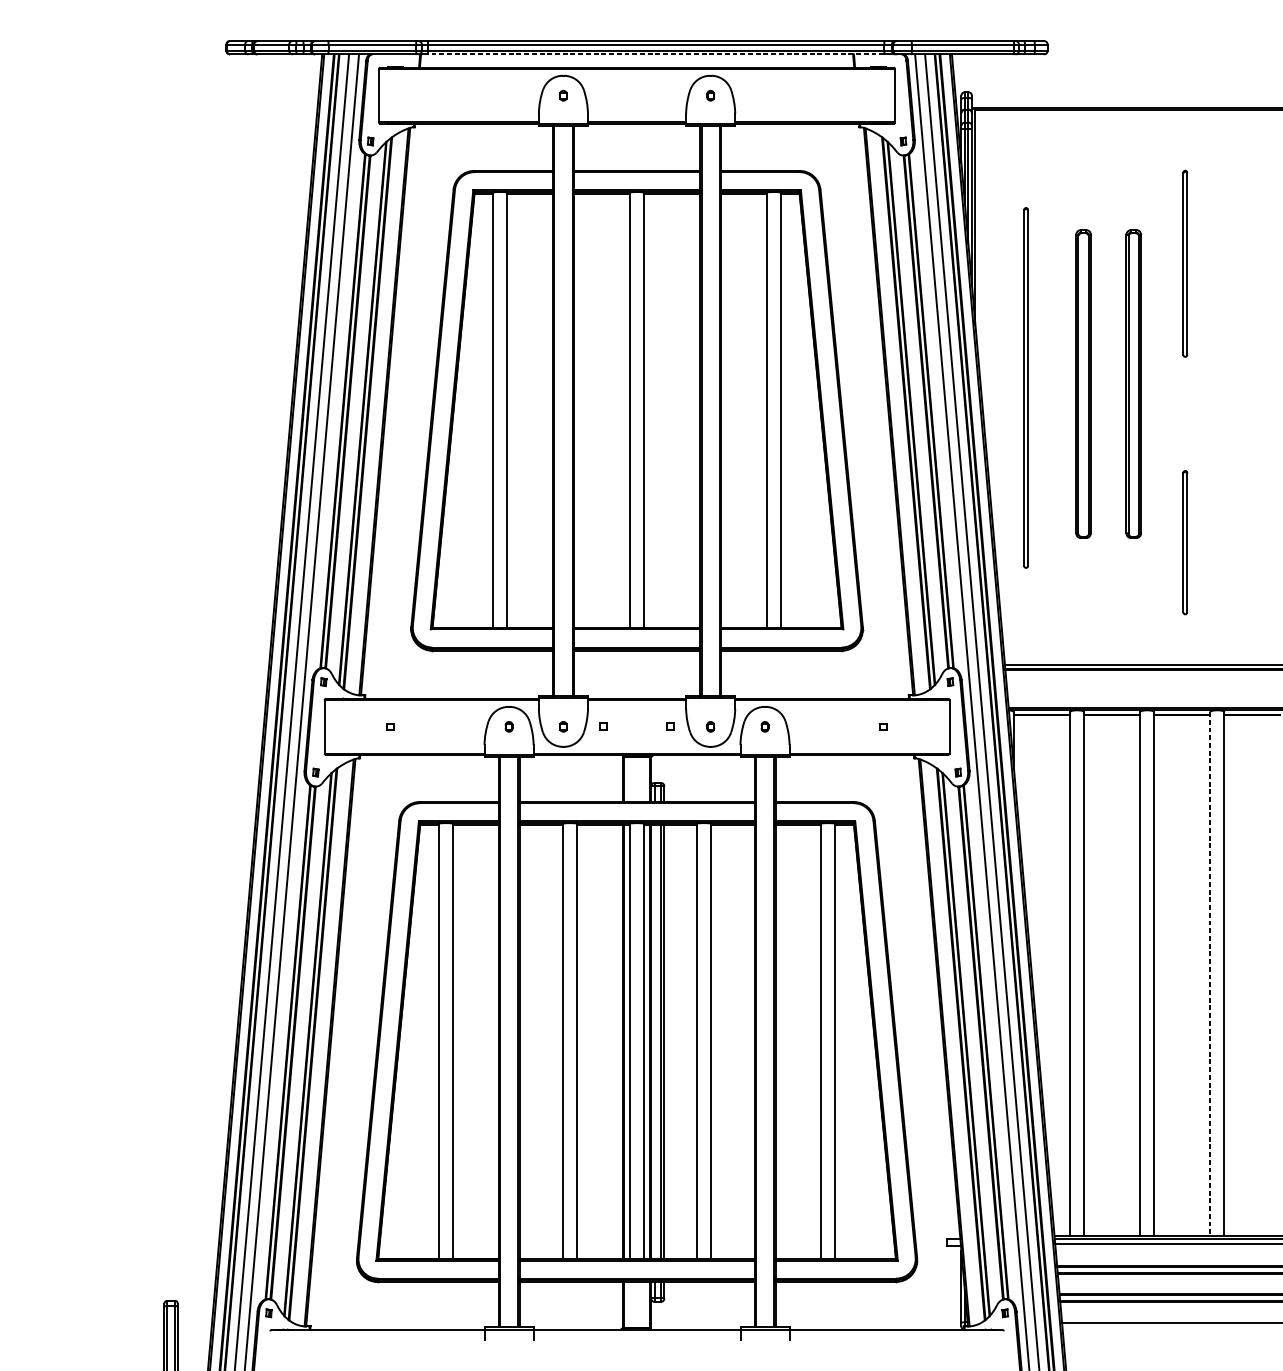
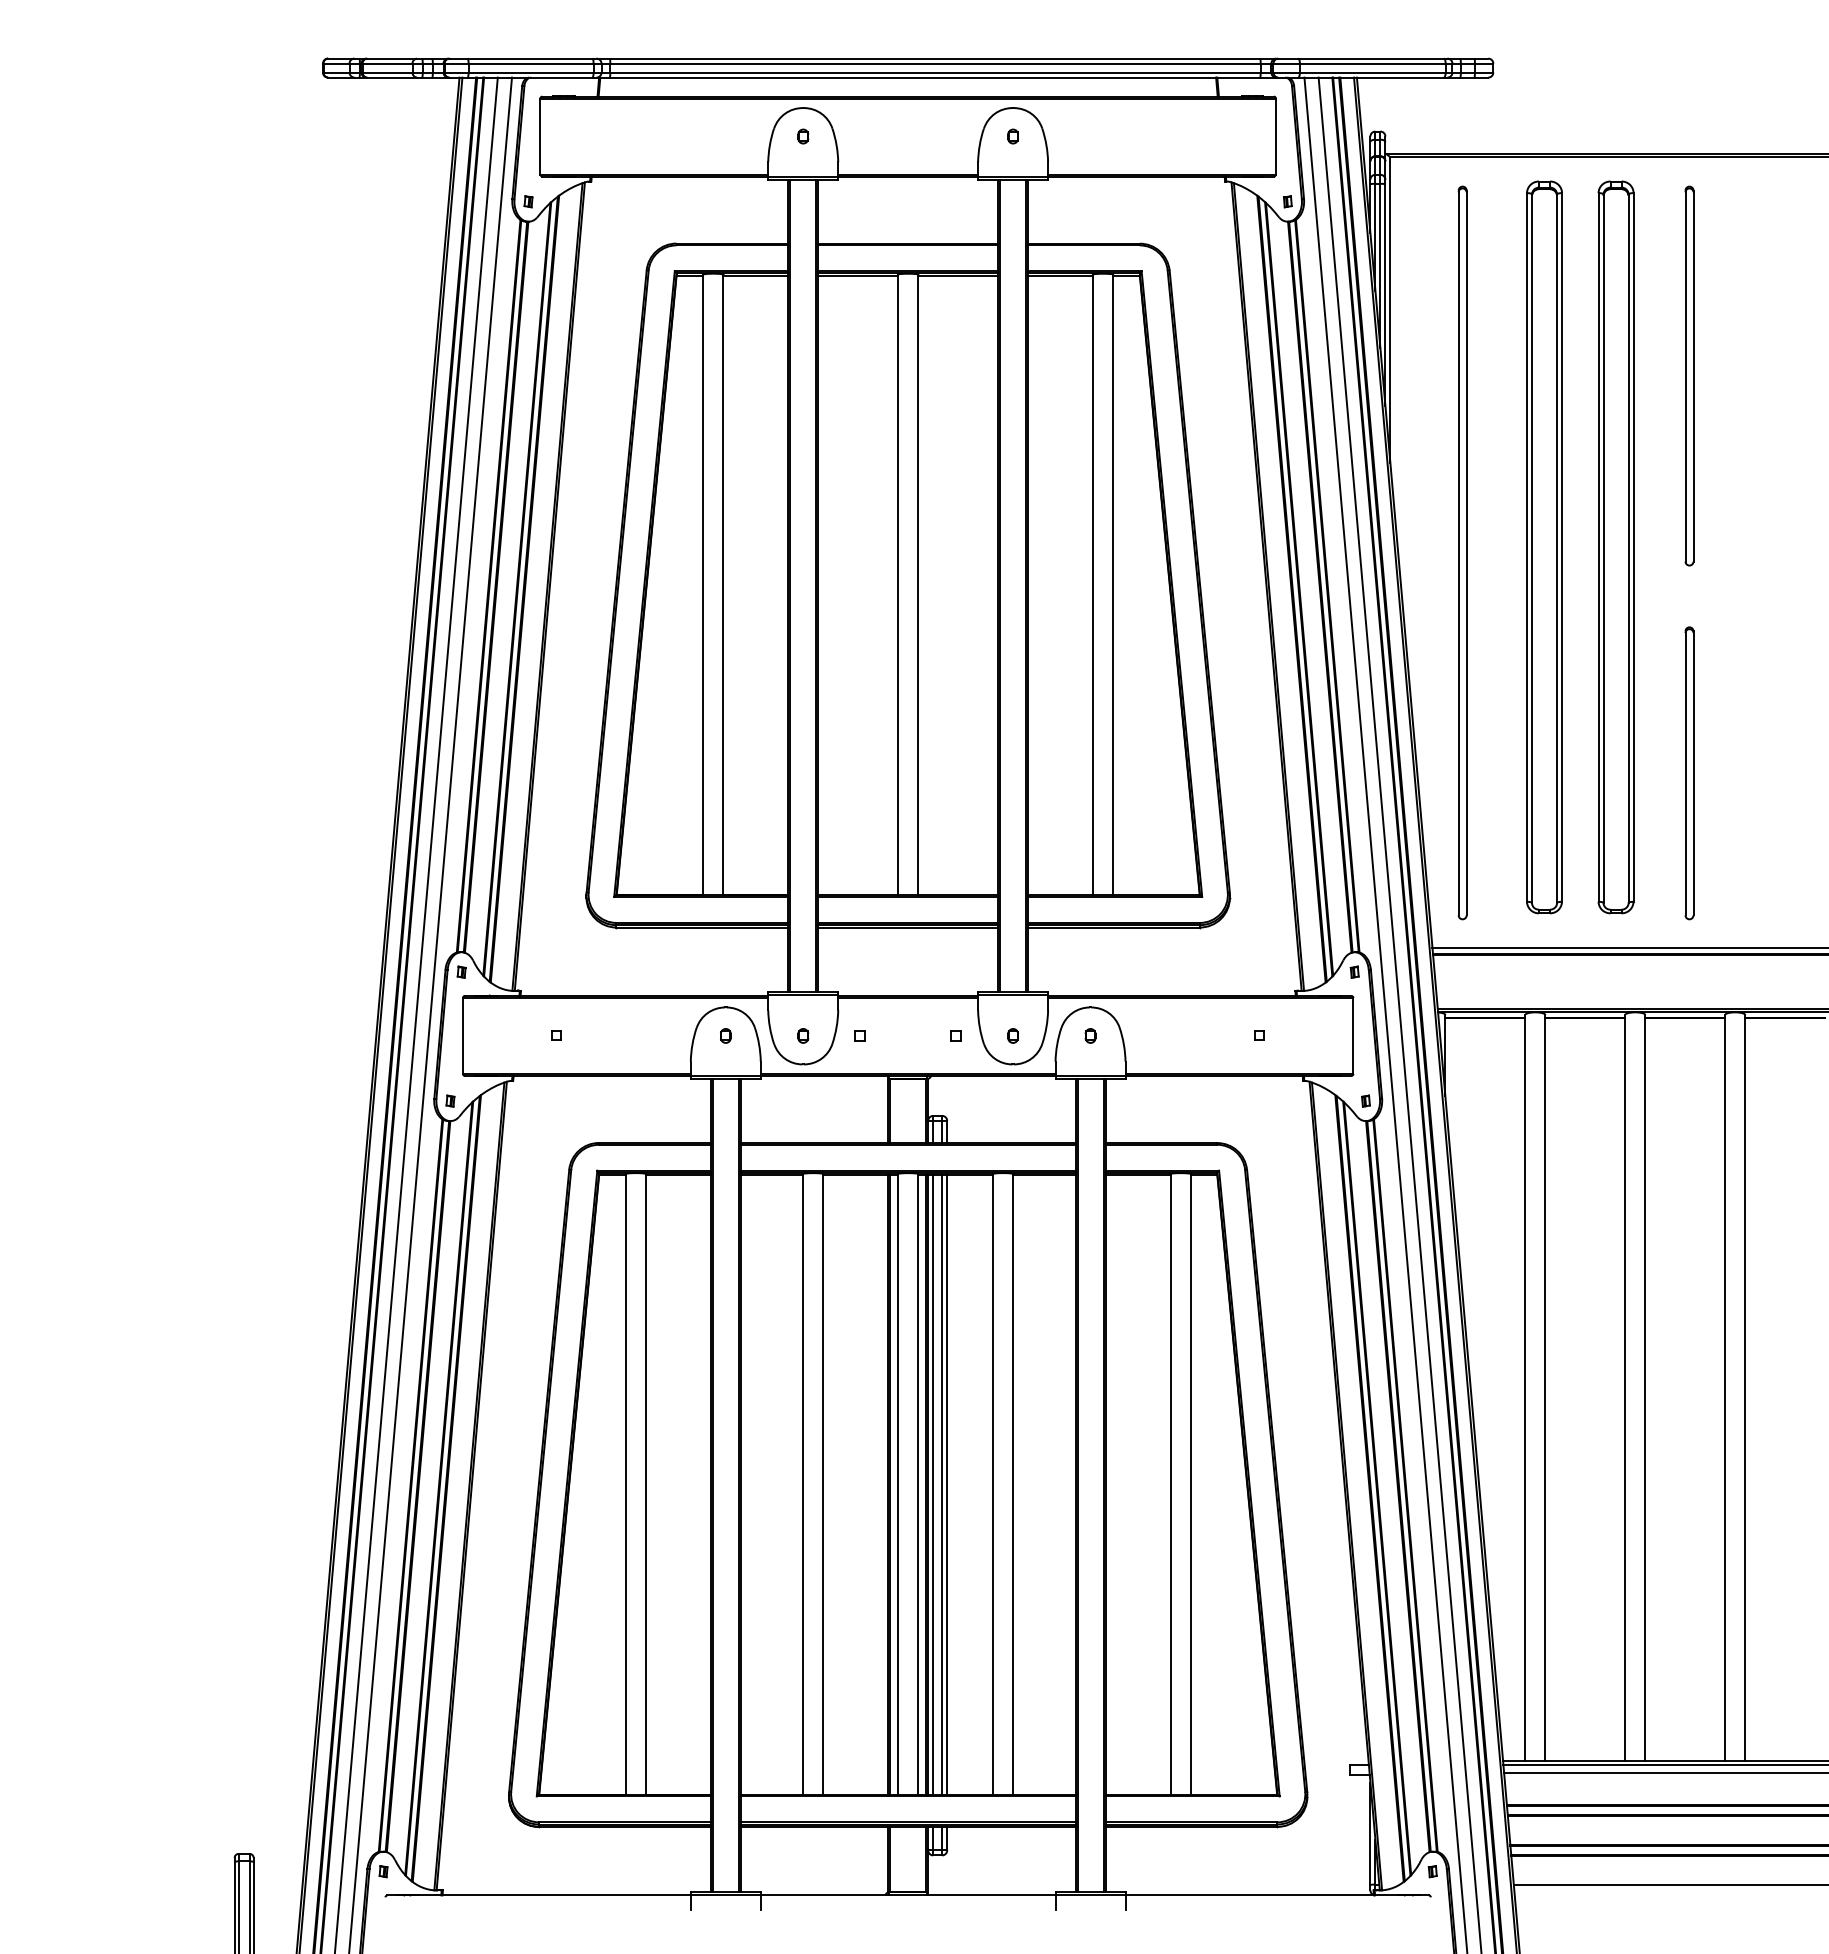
line: (655, 54) -> (934, 77), dashed -> solid
part: (1185, 263) -> (1689, 375), size x1.43
part: (1083, 384) -> (1544, 547), size x1.67
part: (1133, 384) -> (1615, 547), size x1.67
part: (1026, 387) -> (1462, 552), size x1.43
part: (1185, 542) -> (1689, 773), size x1.43
line: (1210, 974) -> (1725, 1388), dashed -> solid
line: (654, 1041) -> (933, 1484), added

